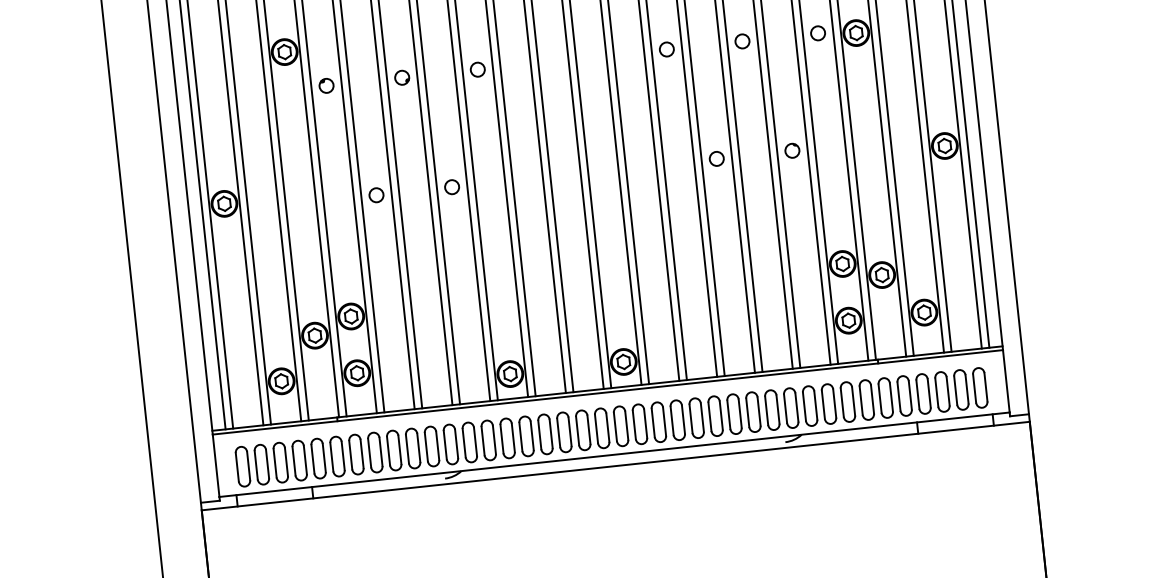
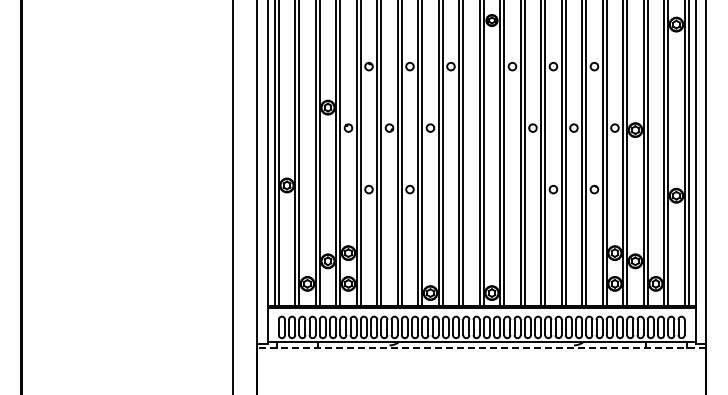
line: (615, 466) -> (481, 348), solid -> dashed

